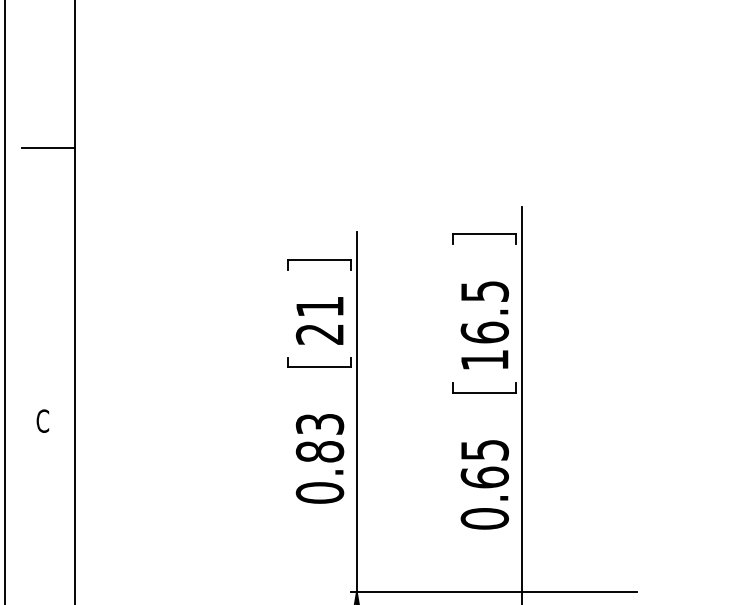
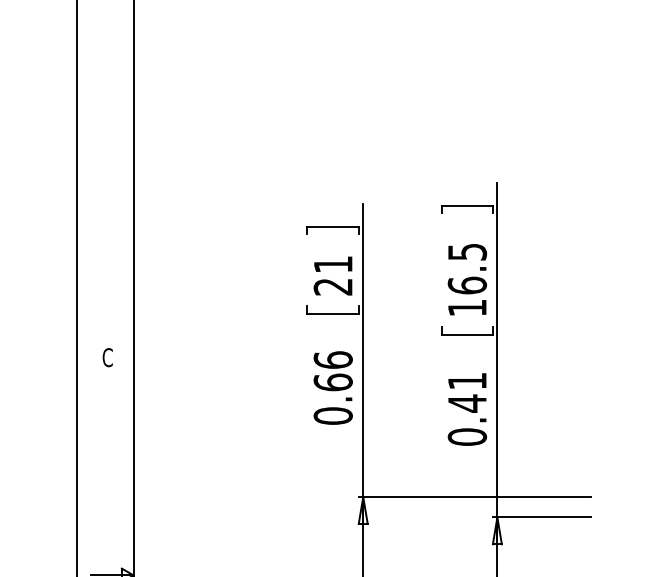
line: (48, 148) -> (112, 135), removed
text: (319, 438) -> (332, 371), 0.83 -> 0.66
text: (484, 464) -> (467, 392), 0.65 -> 0.41

